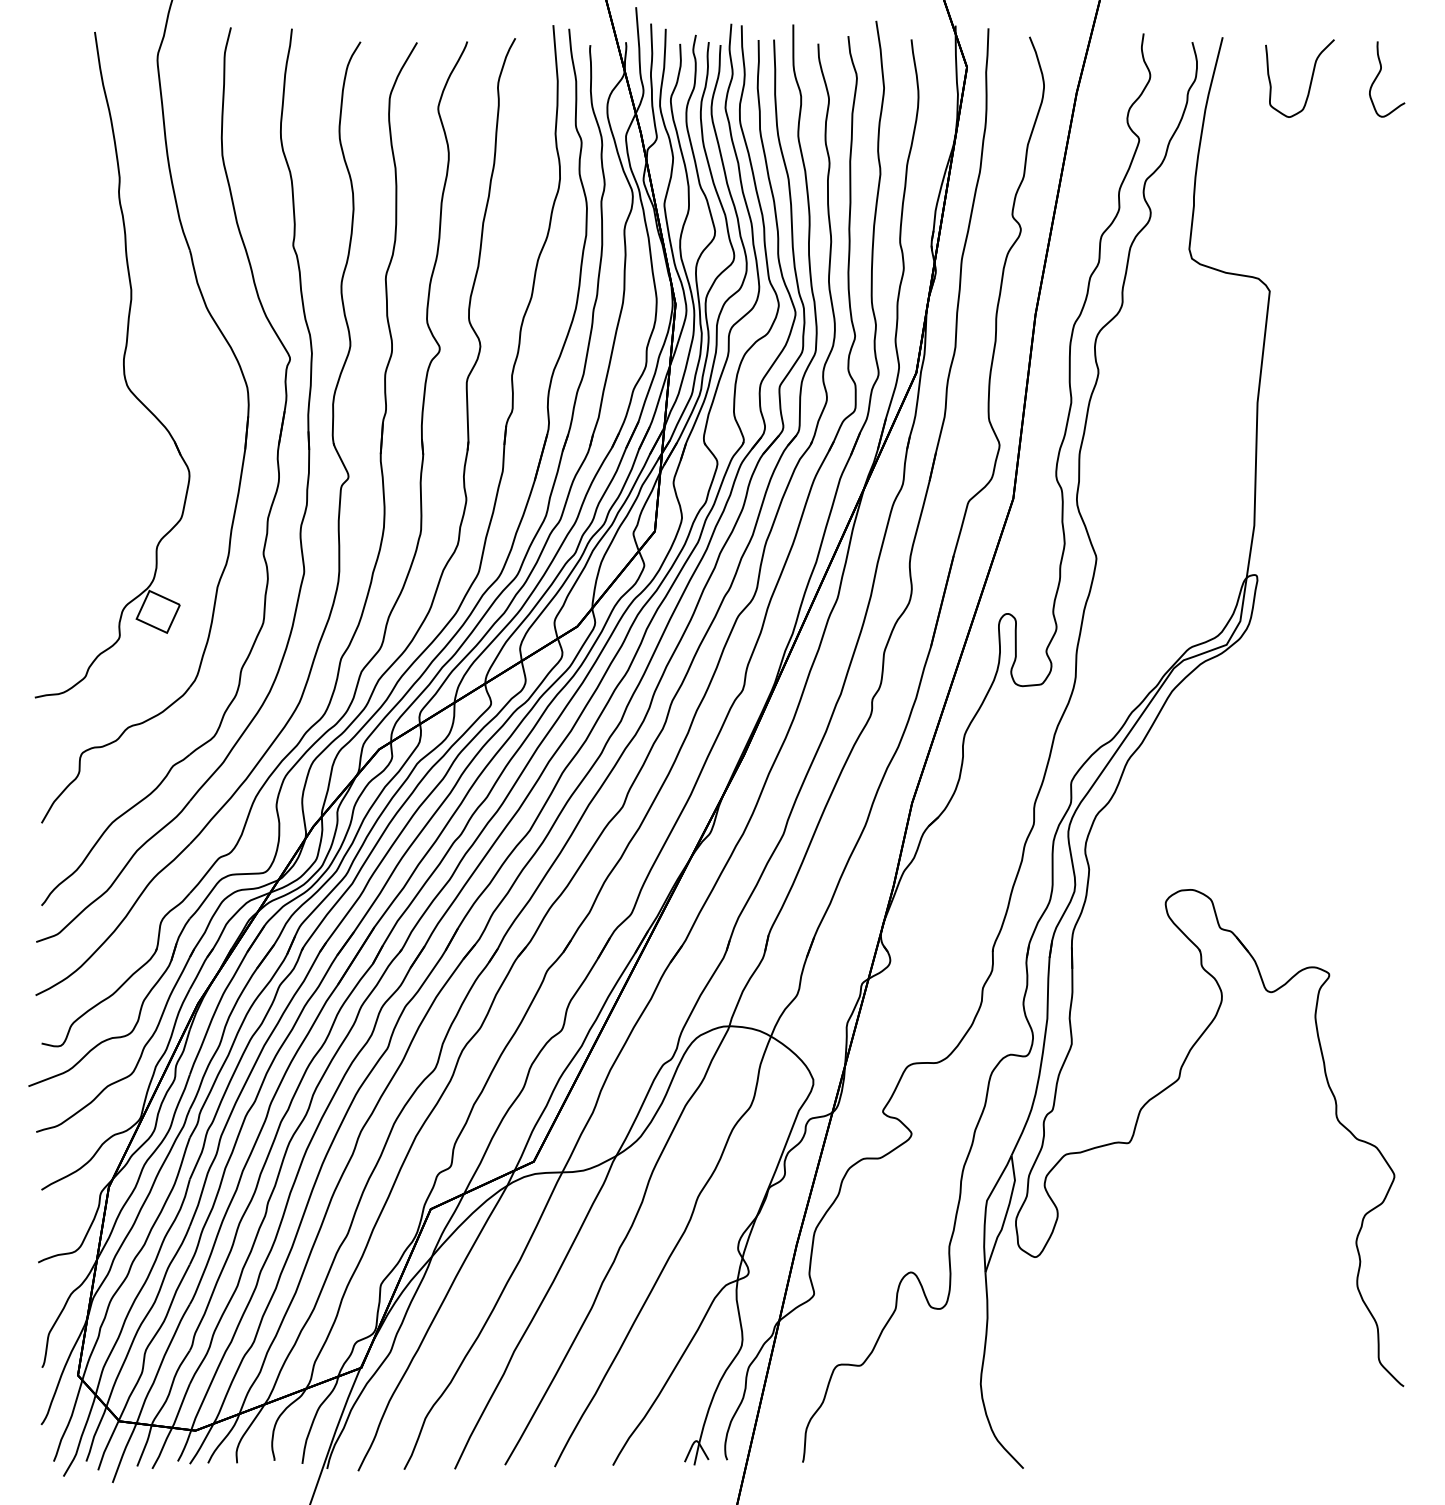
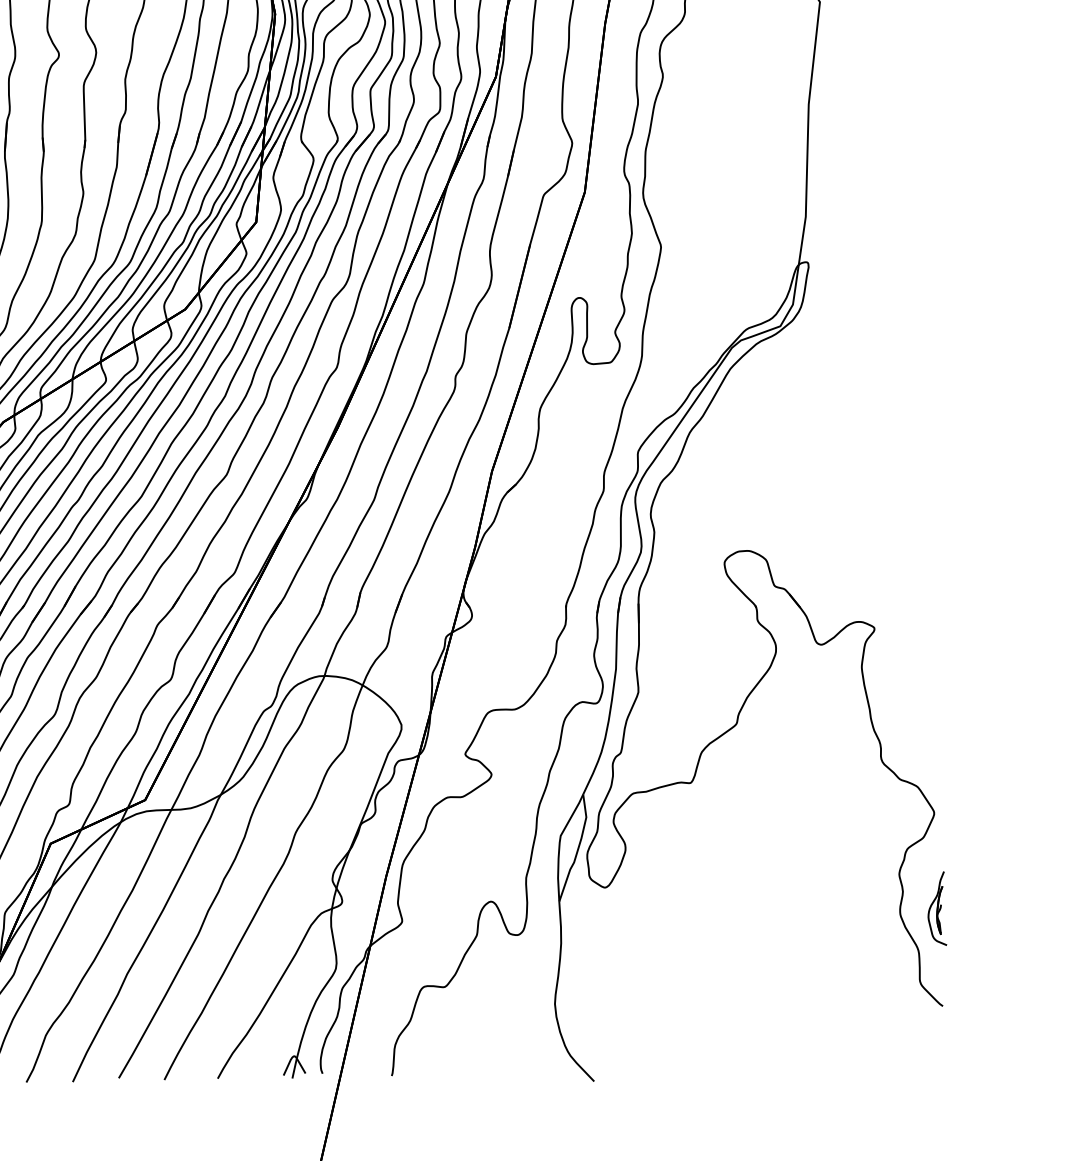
part: (1397, 1279) -> (937, 908), added

